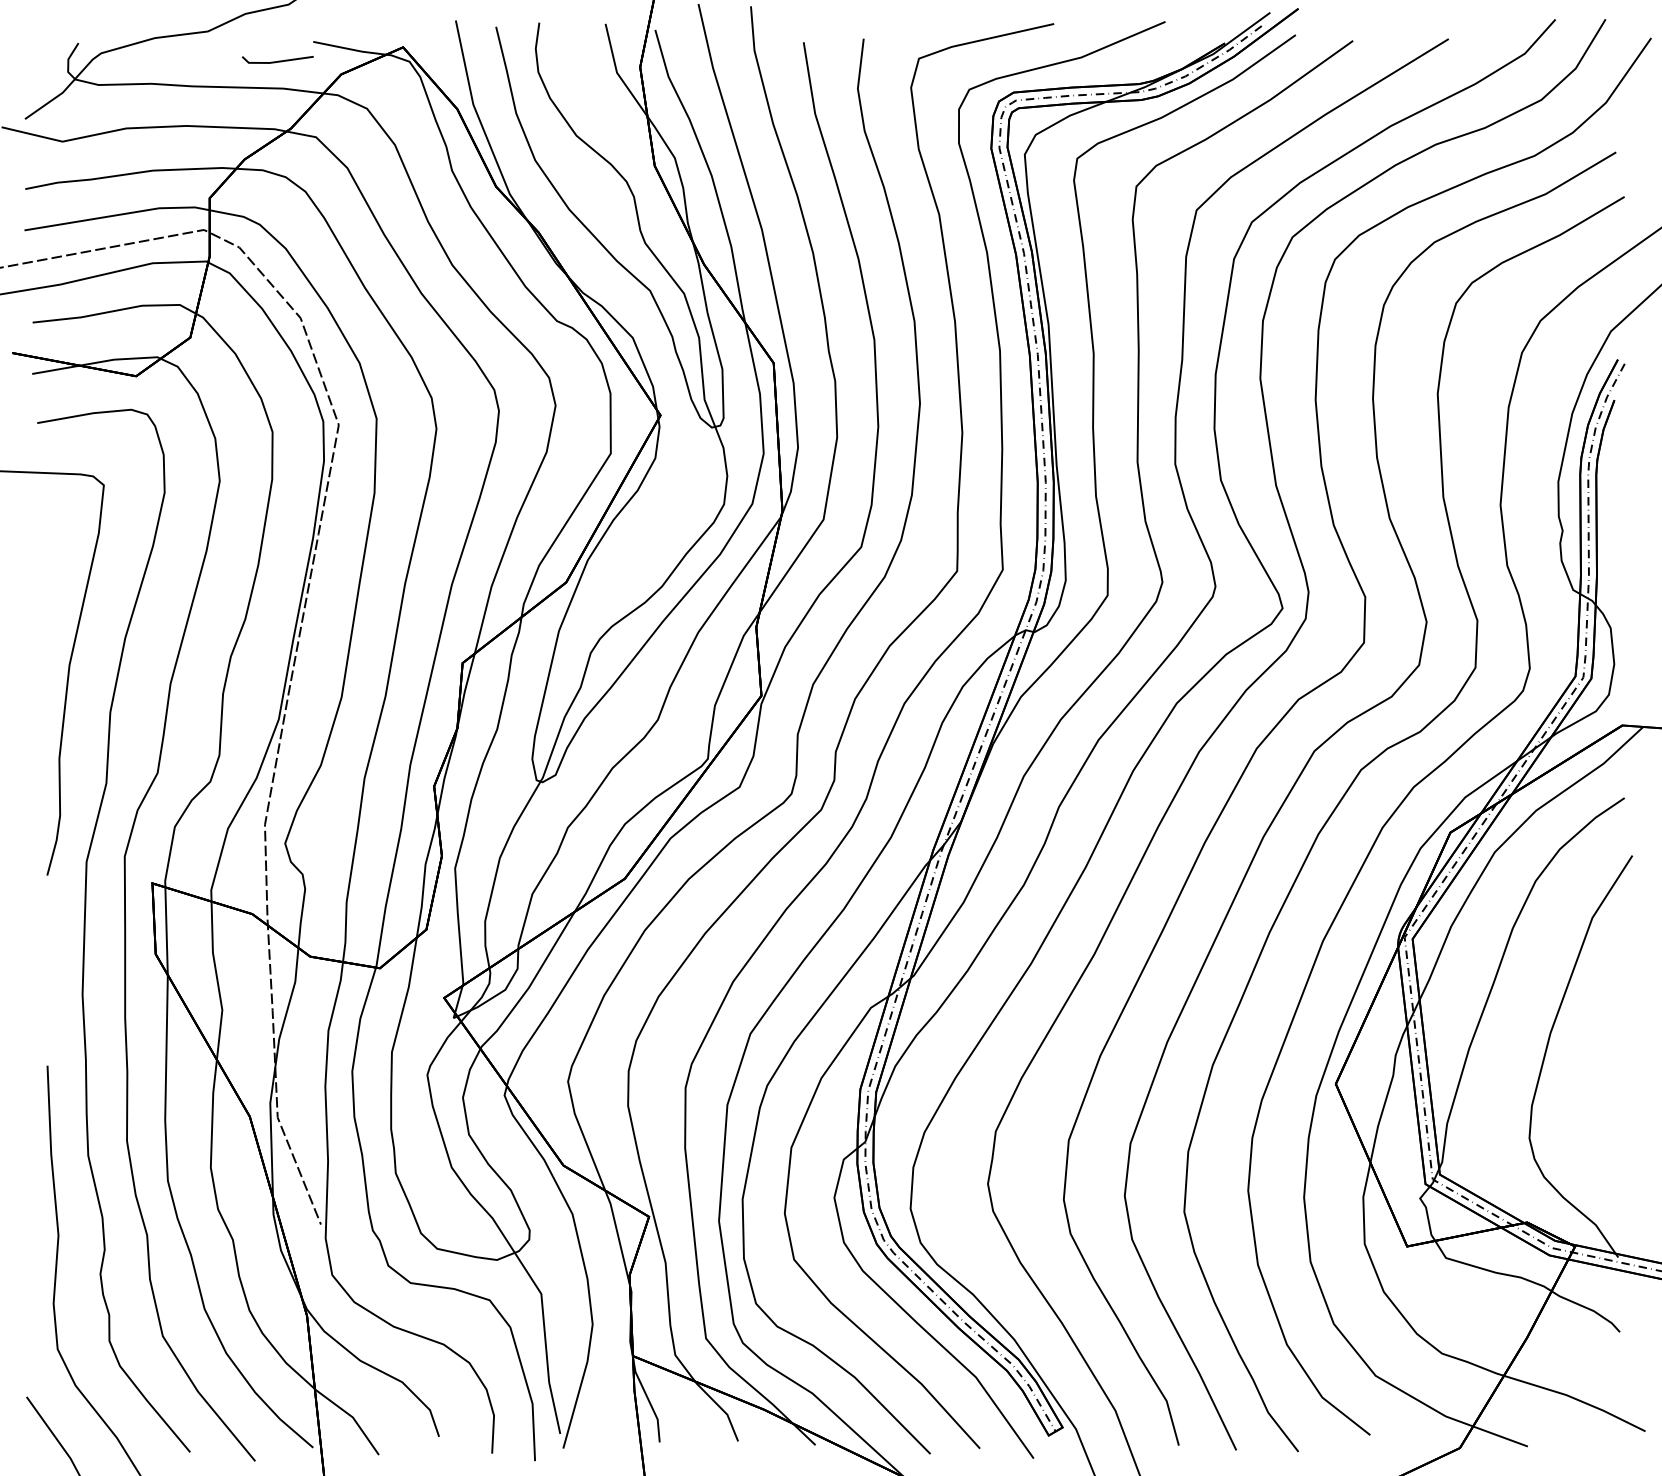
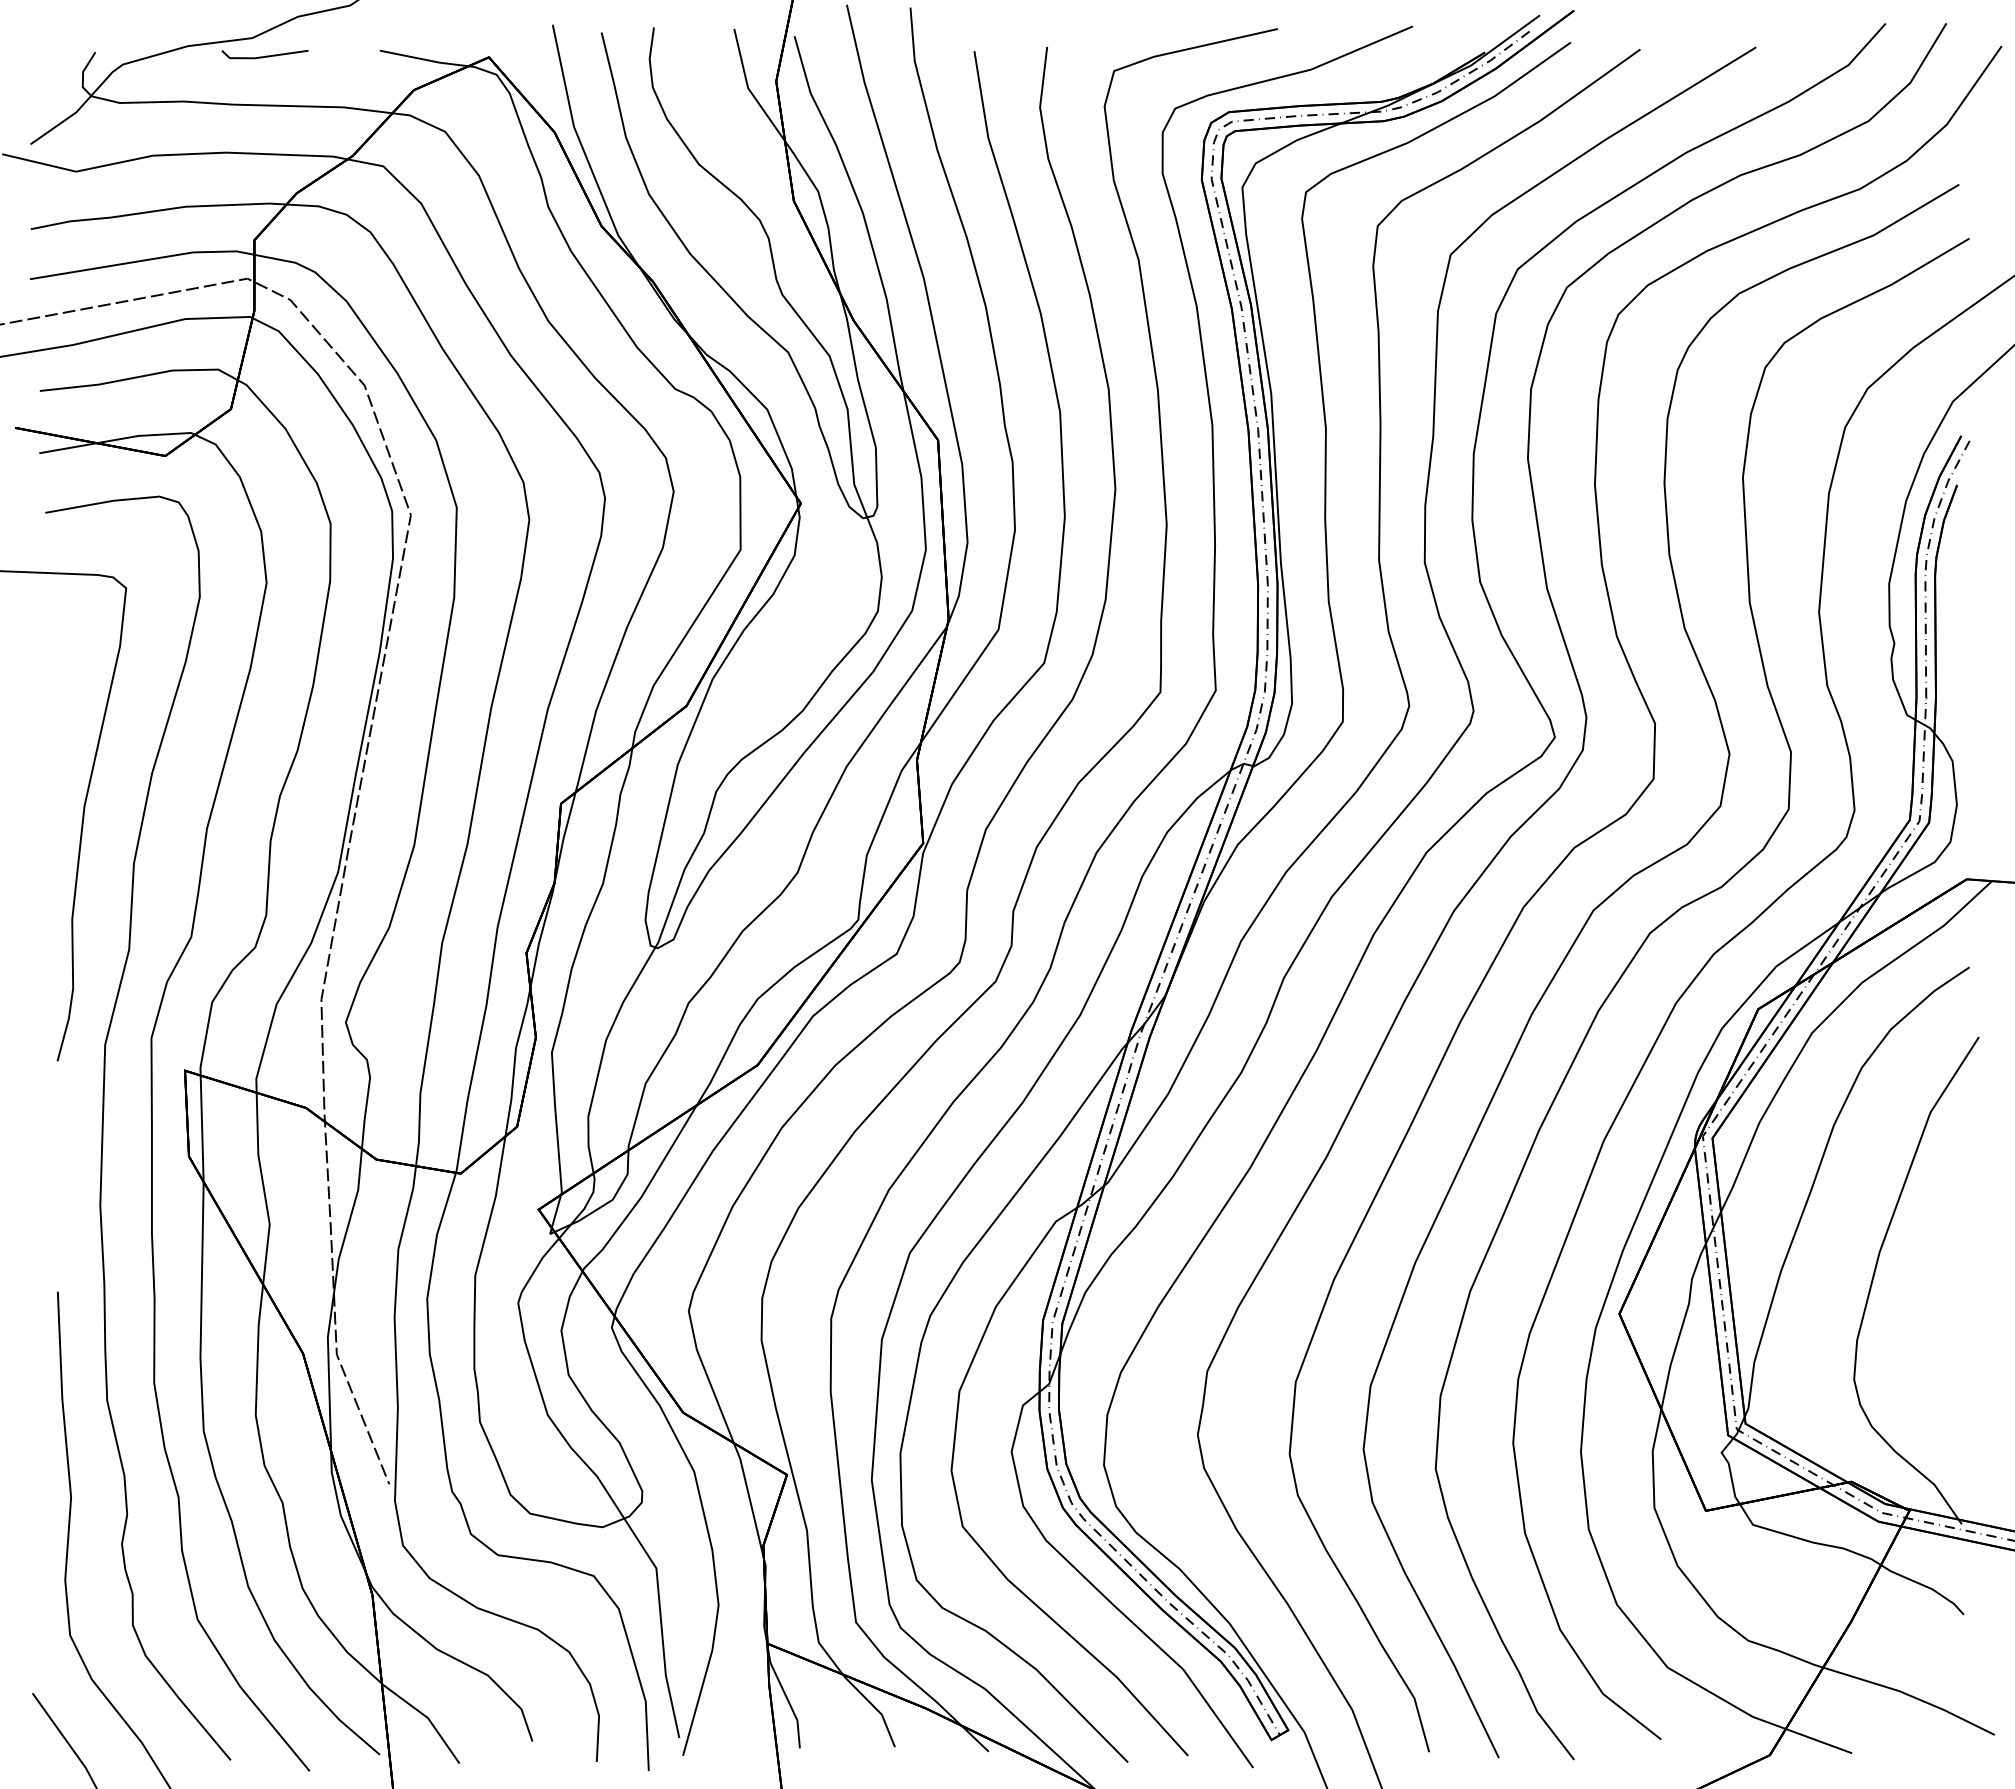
line: (278, 60) -> (265, 55), moved

